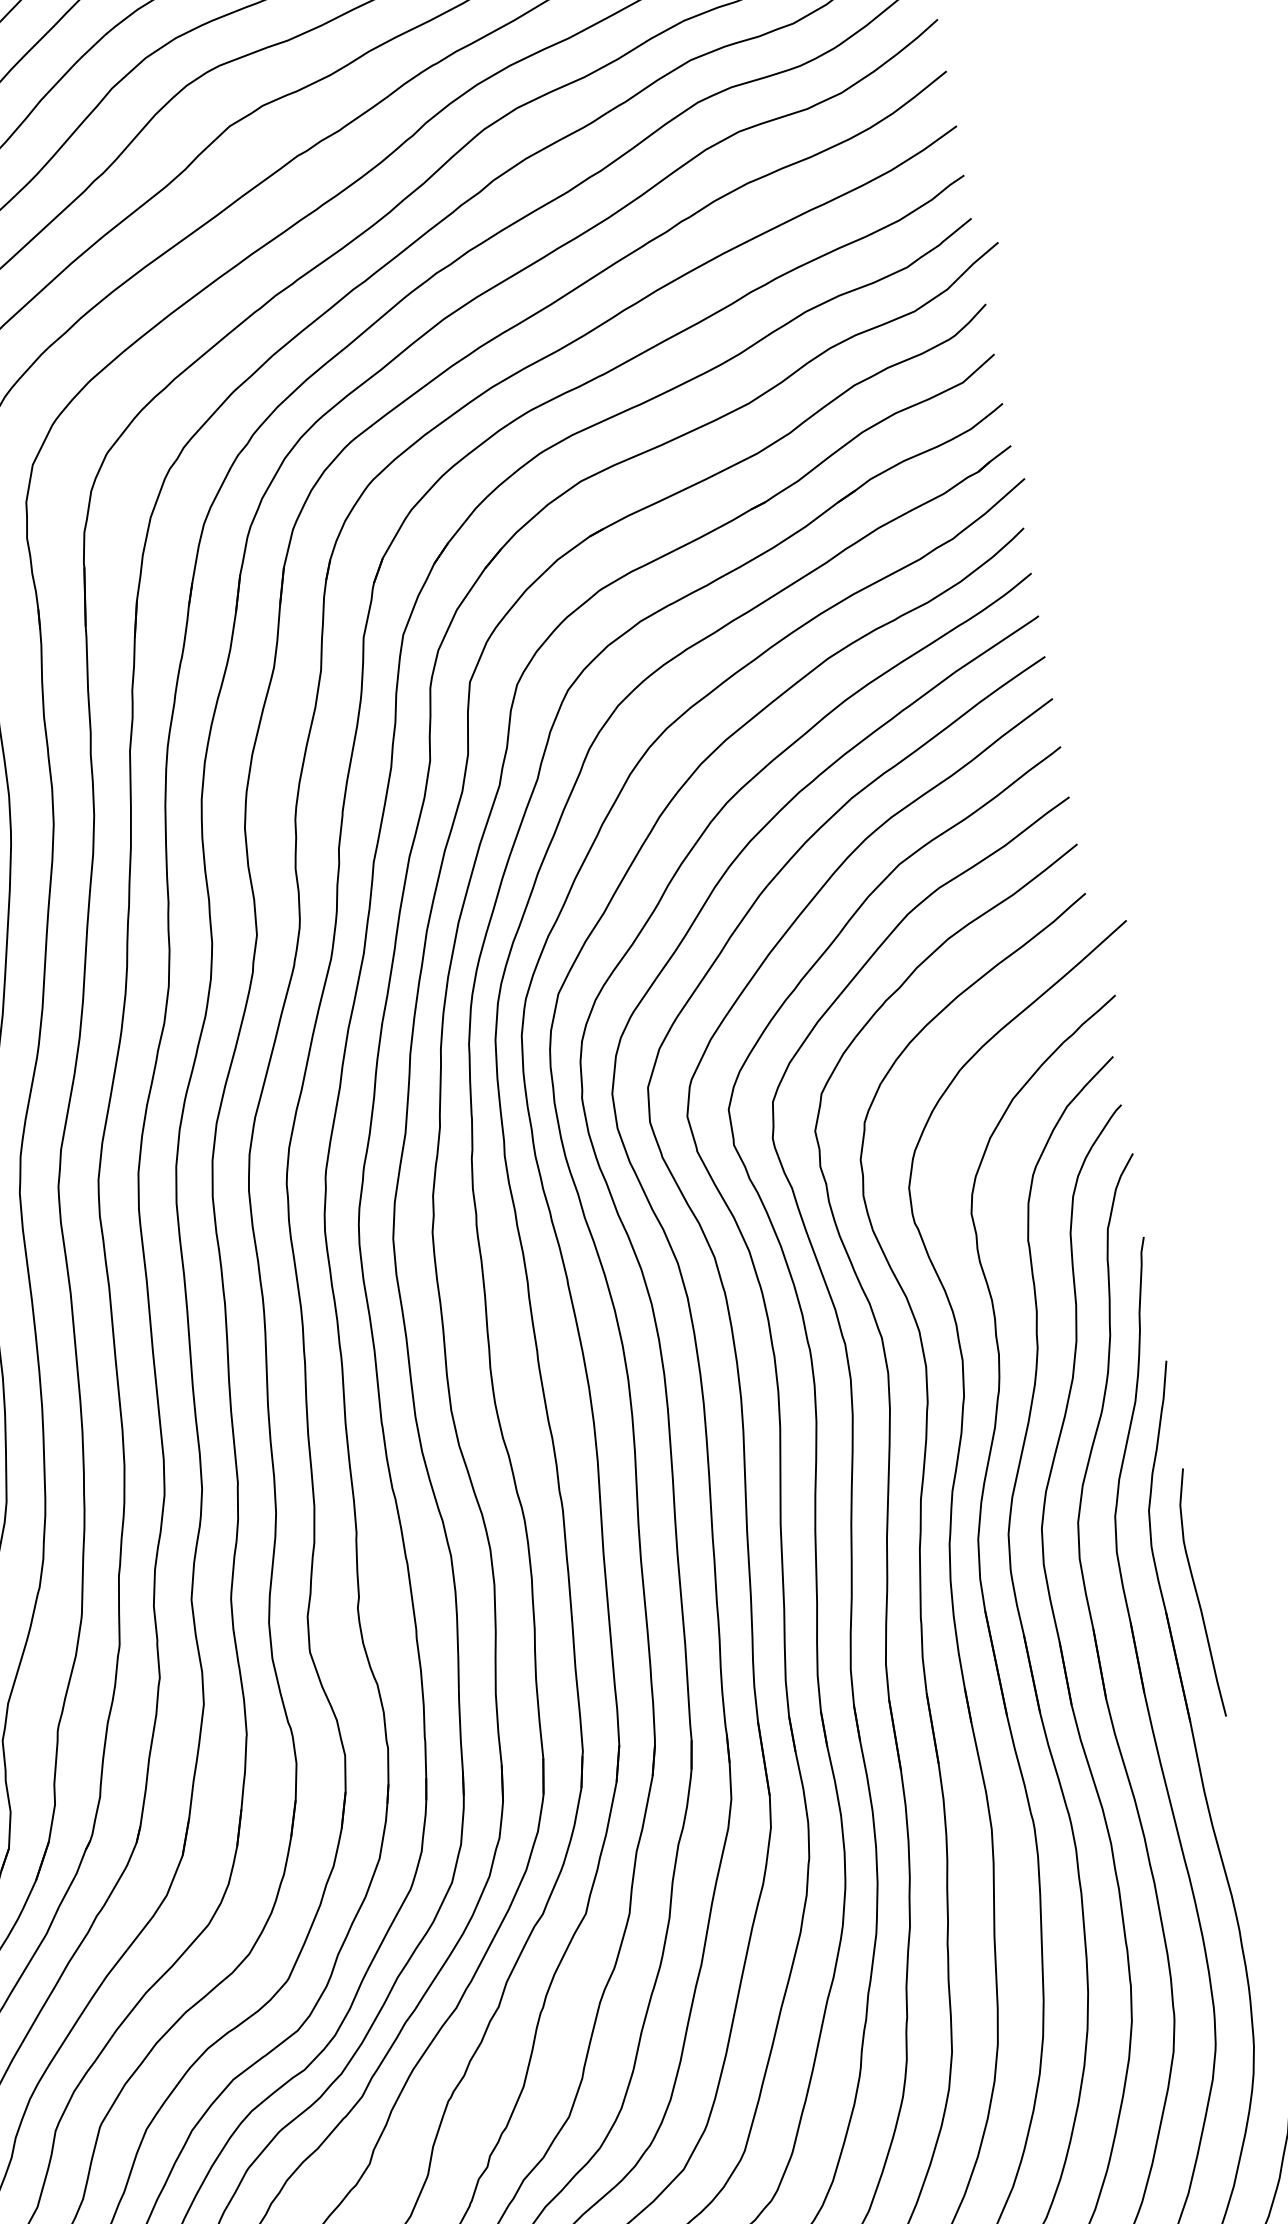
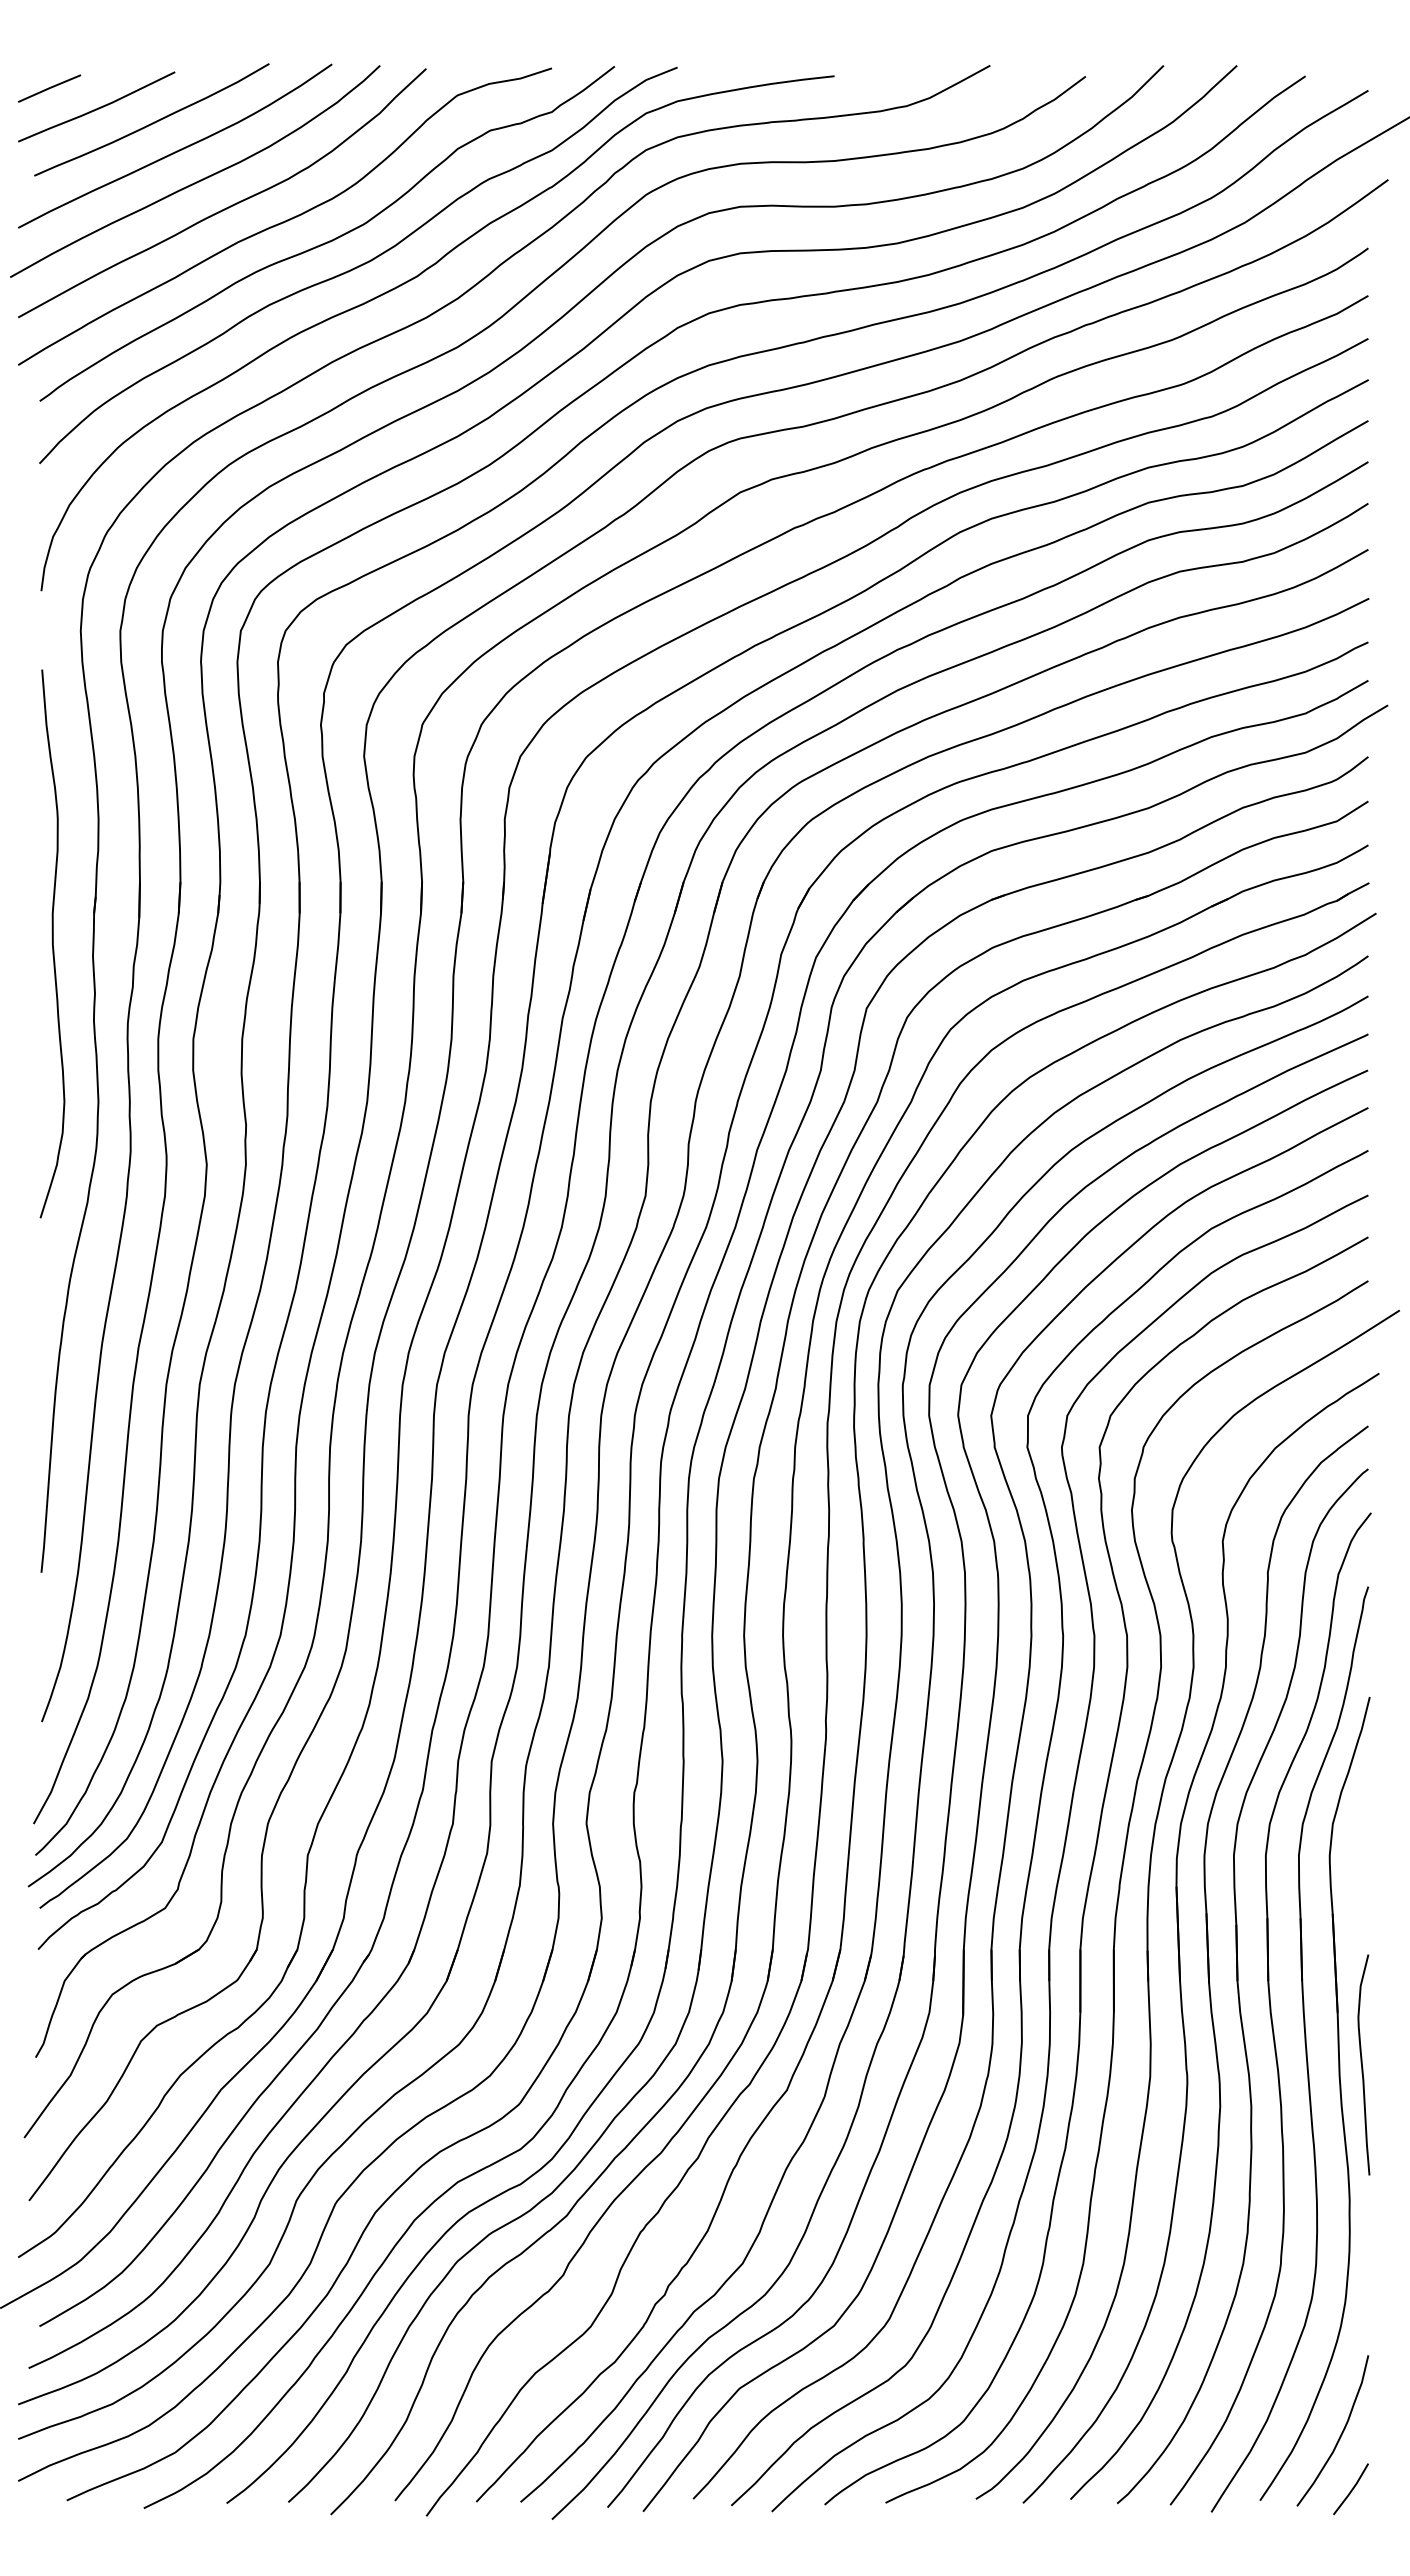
curve: (1197, 1593) -> (1362, 2064), moved

